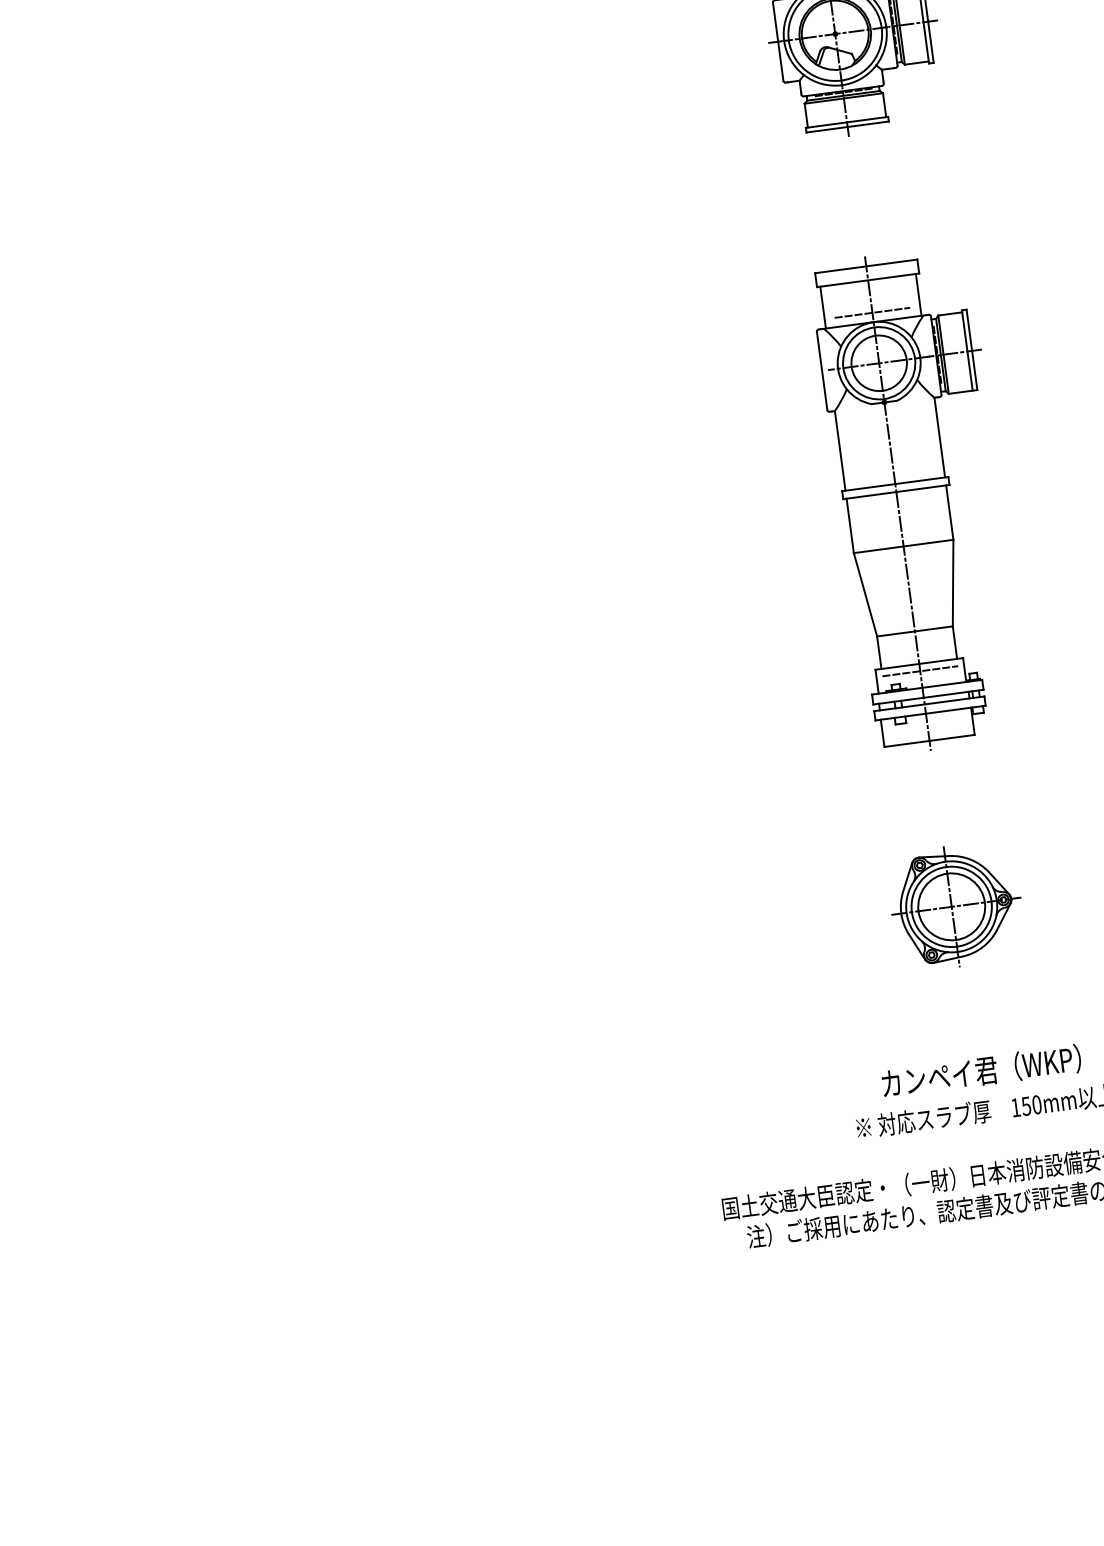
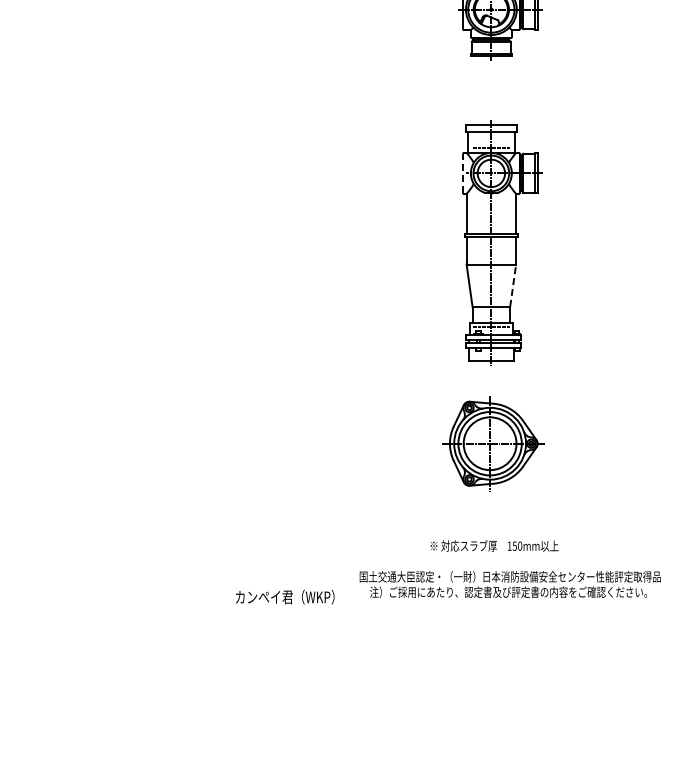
line: (820, 369) -> (462, 172), solid -> dashed
line: (953, 582) -> (513, 285), solid -> dashed
part: (955, 905) -> (493, 443), size x1.6
text: (982, 1071) -> (285, 597), moved

